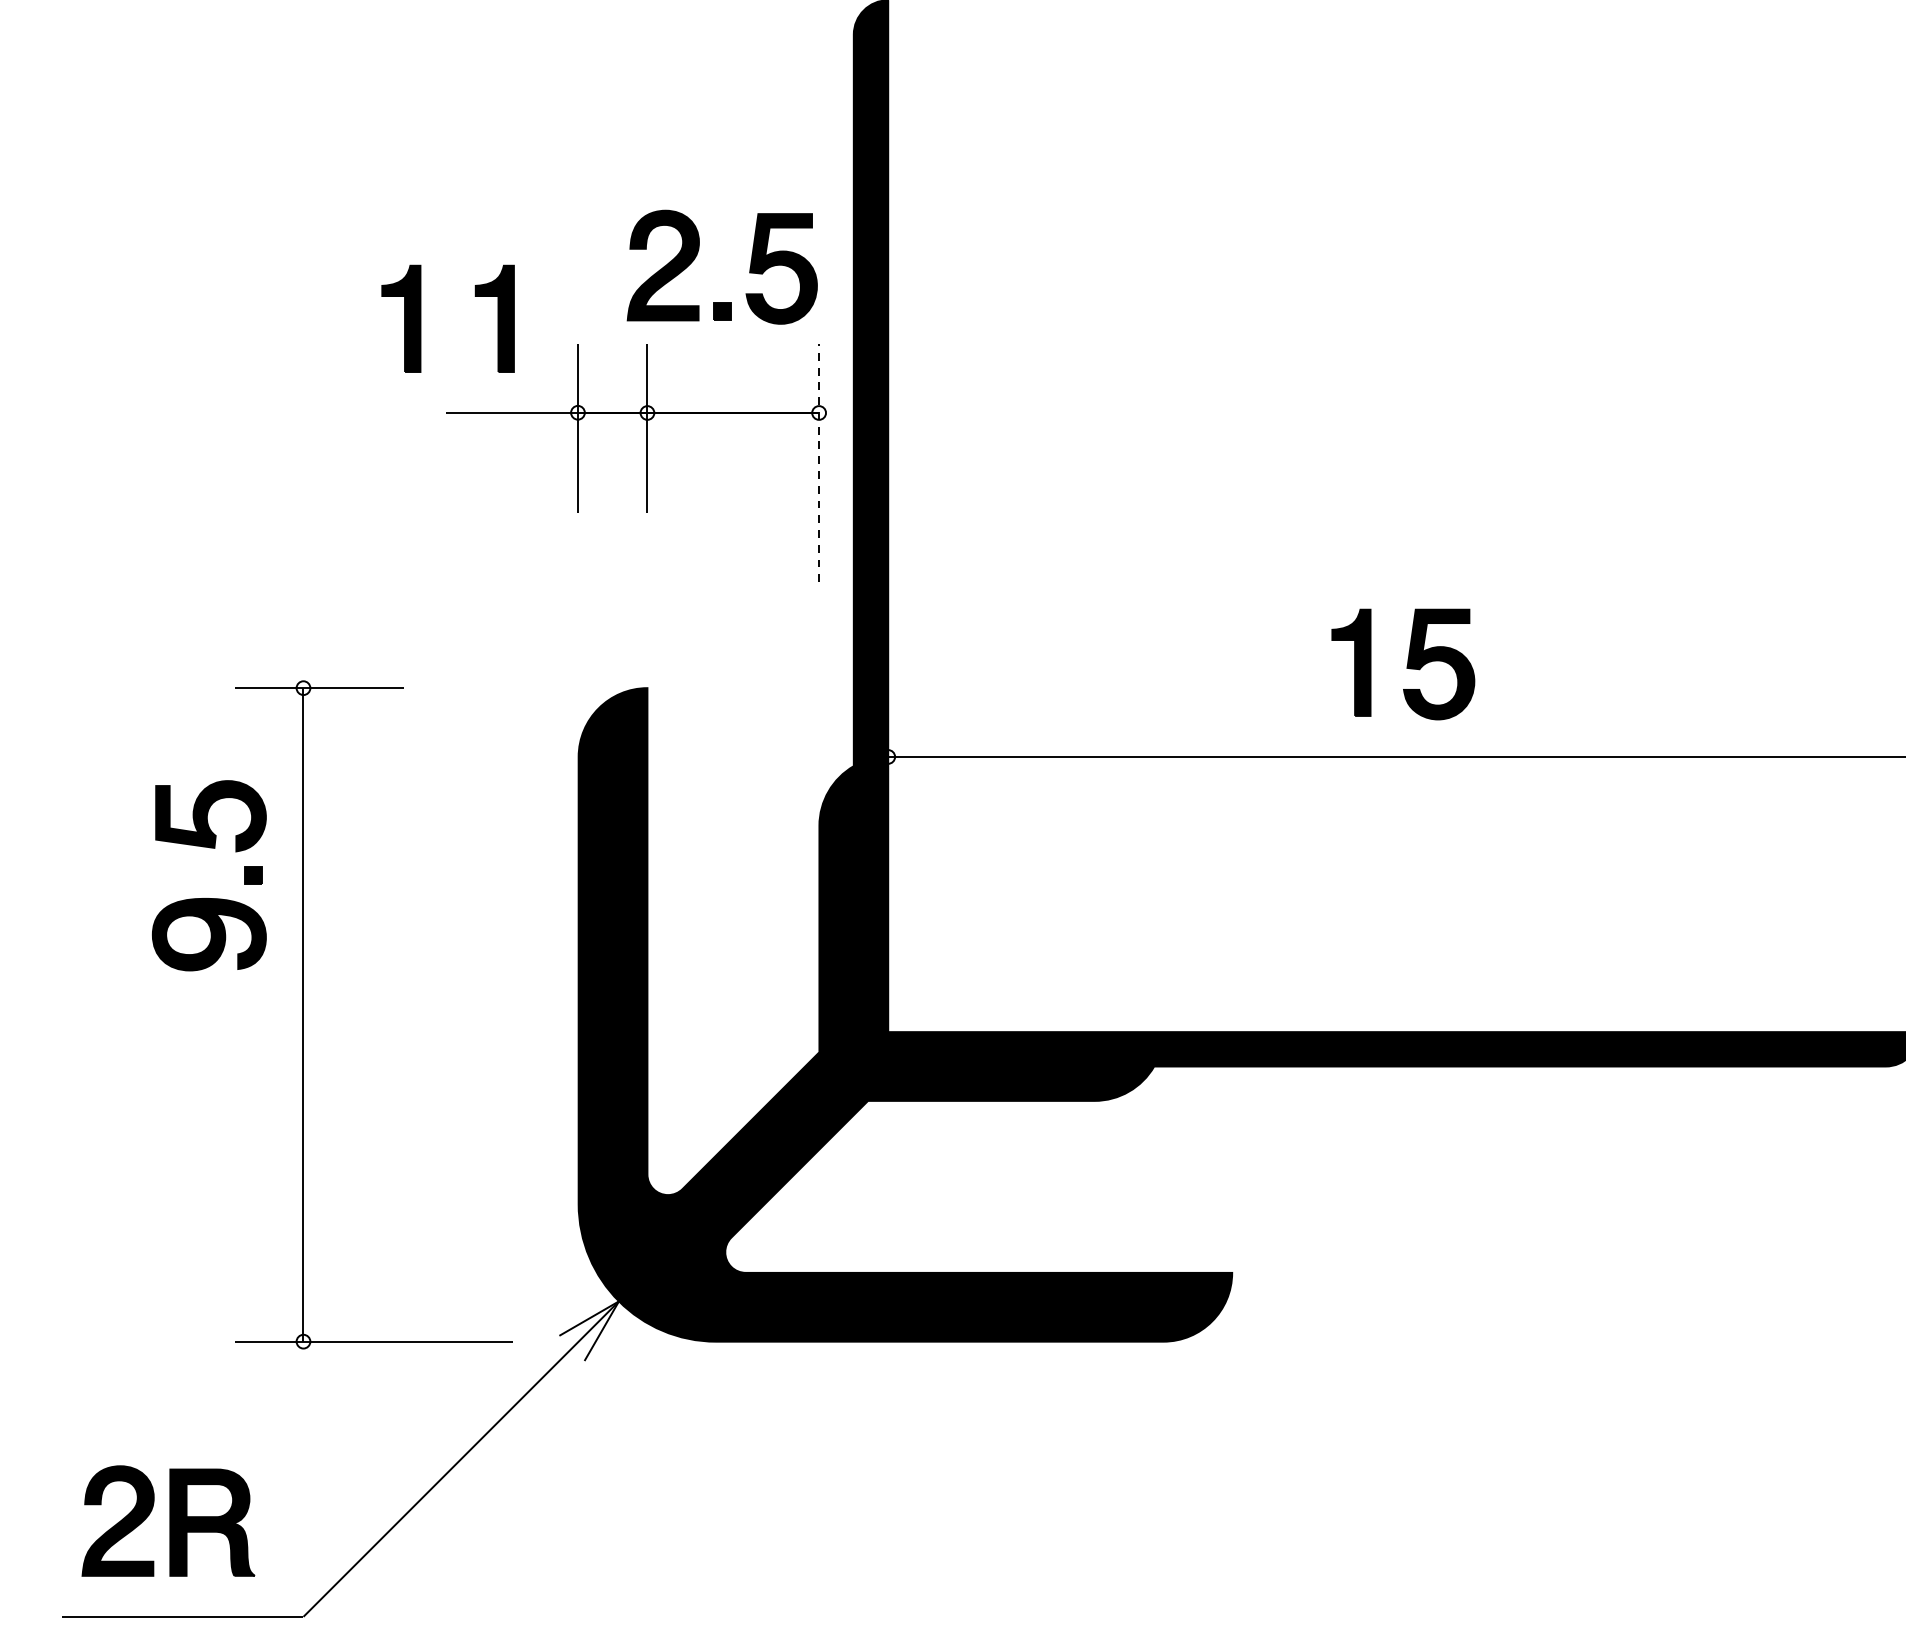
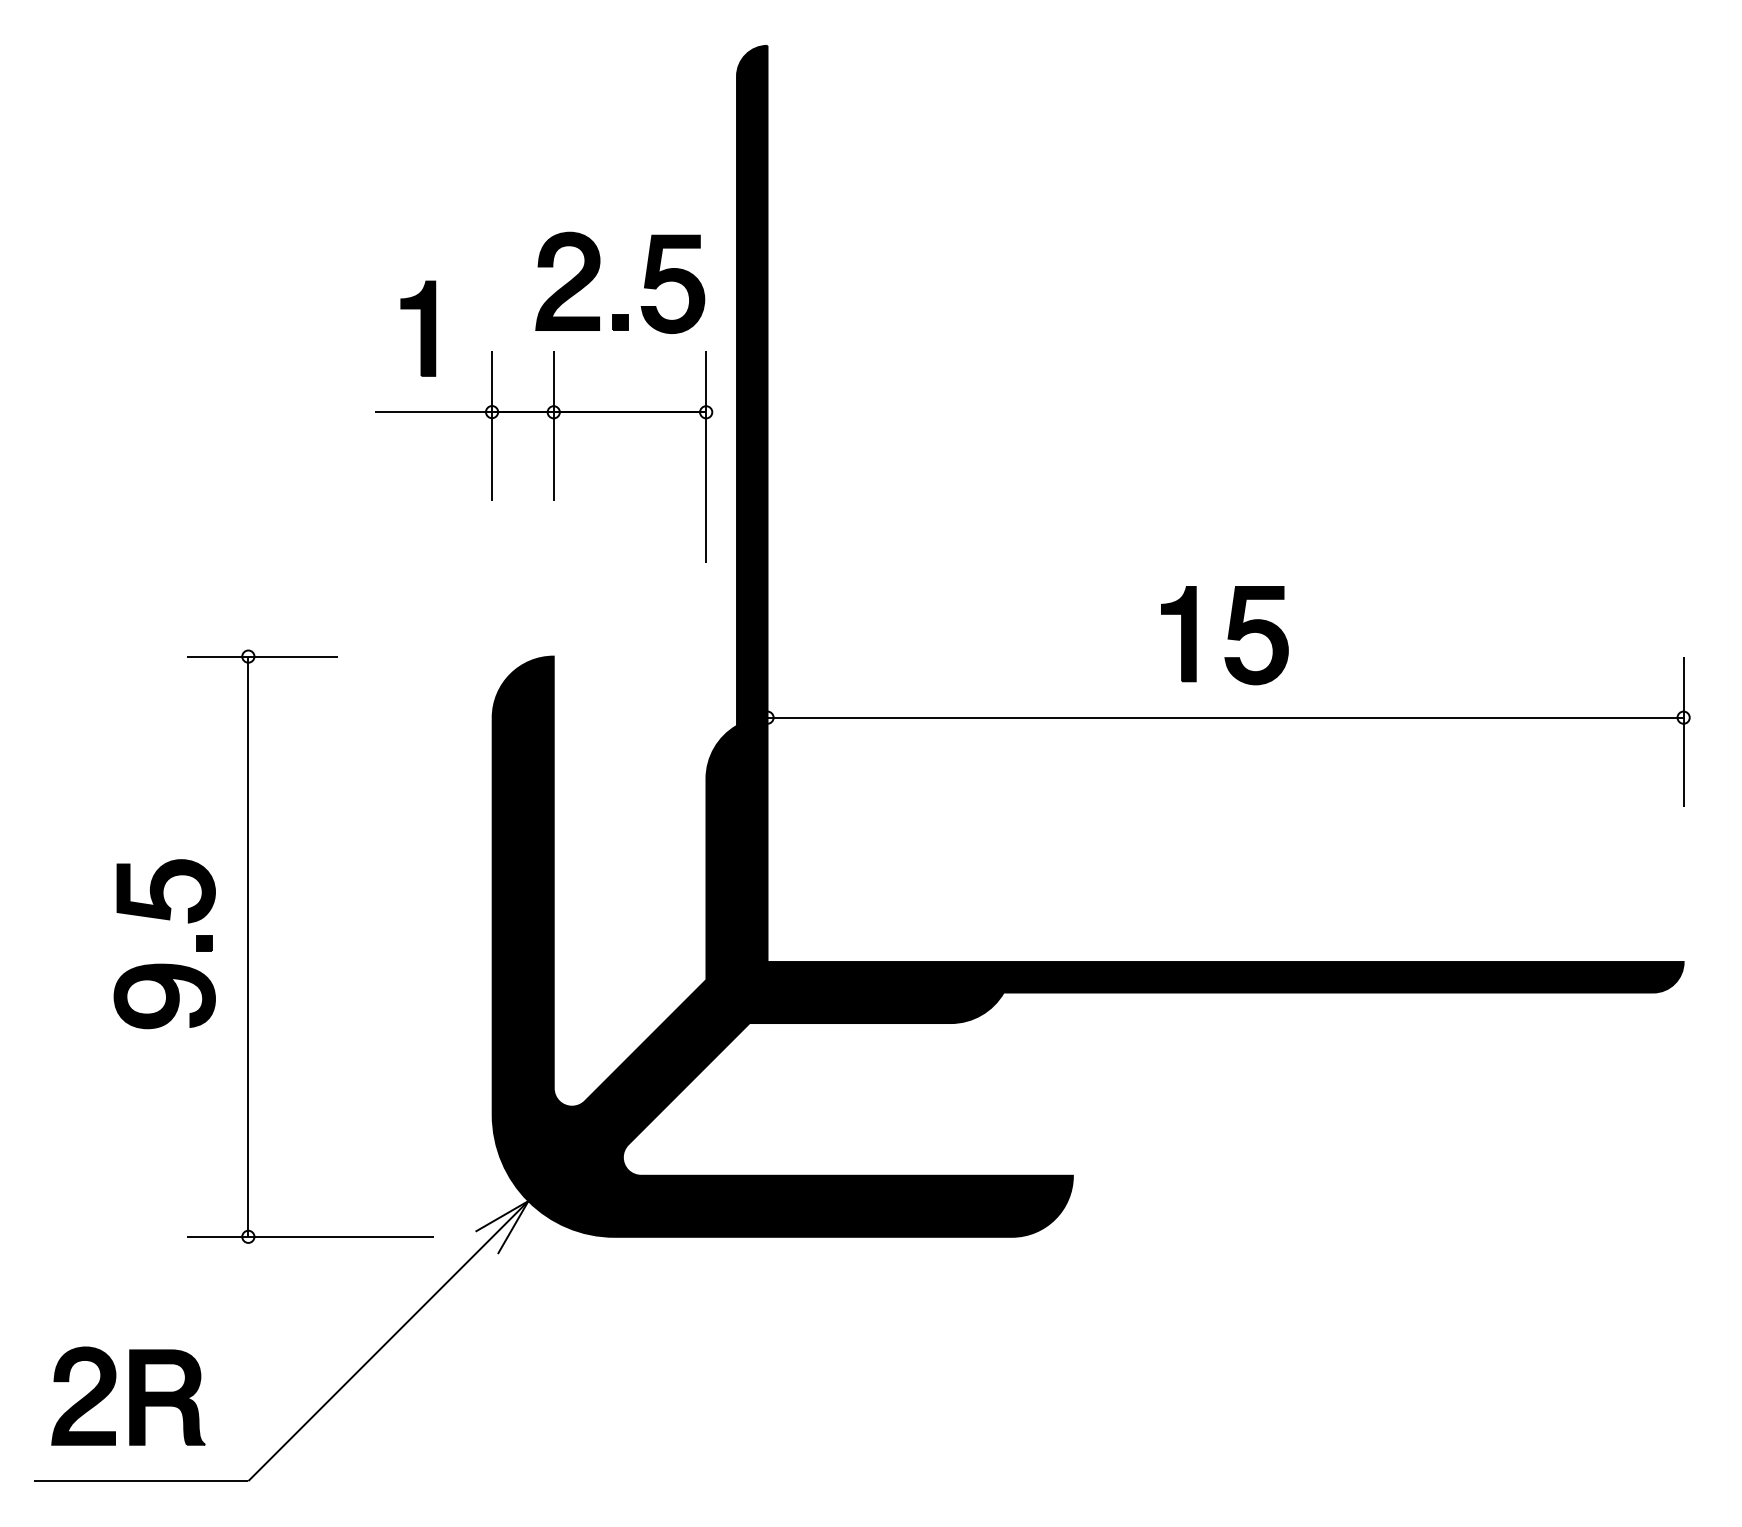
part: (401, 318) -> (335, 328), removed
line: (819, 462) -> (706, 456), dashed -> solid
part: (209, 897) -> (164, 963), moved

